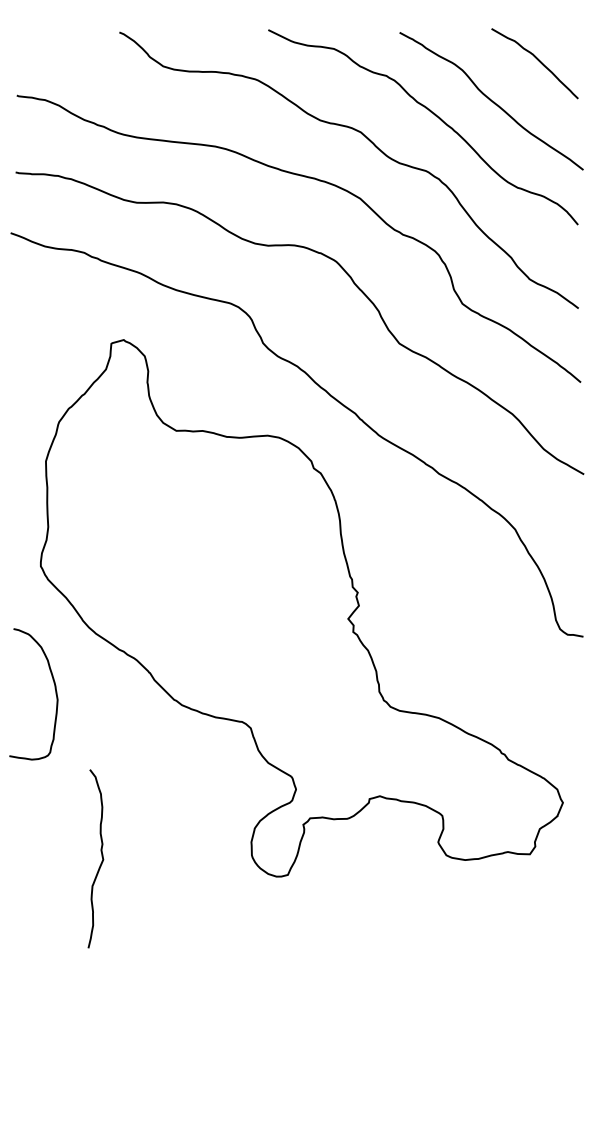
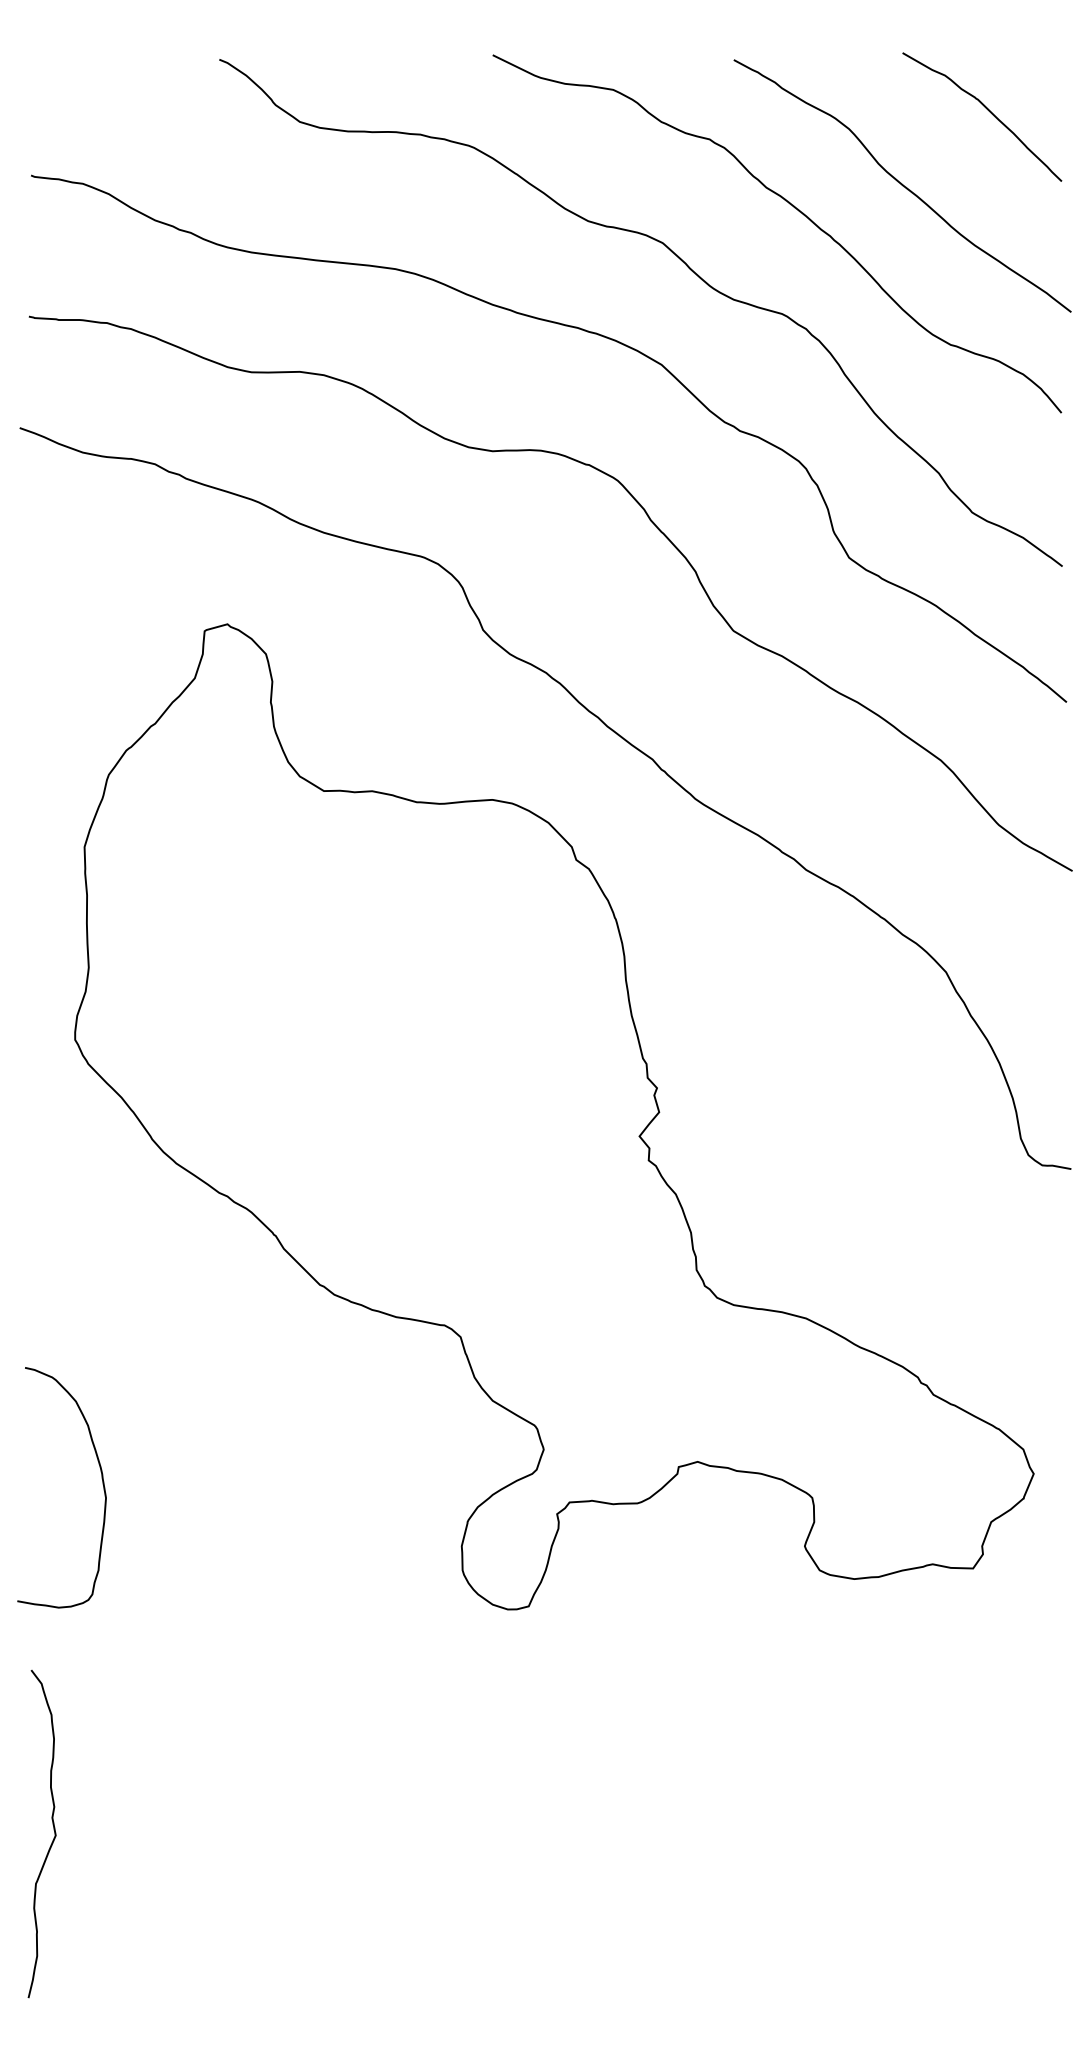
curve: (54, 688) -> (100, 1477), moved
curve: (101, 856) -> (52, 1829), moved

